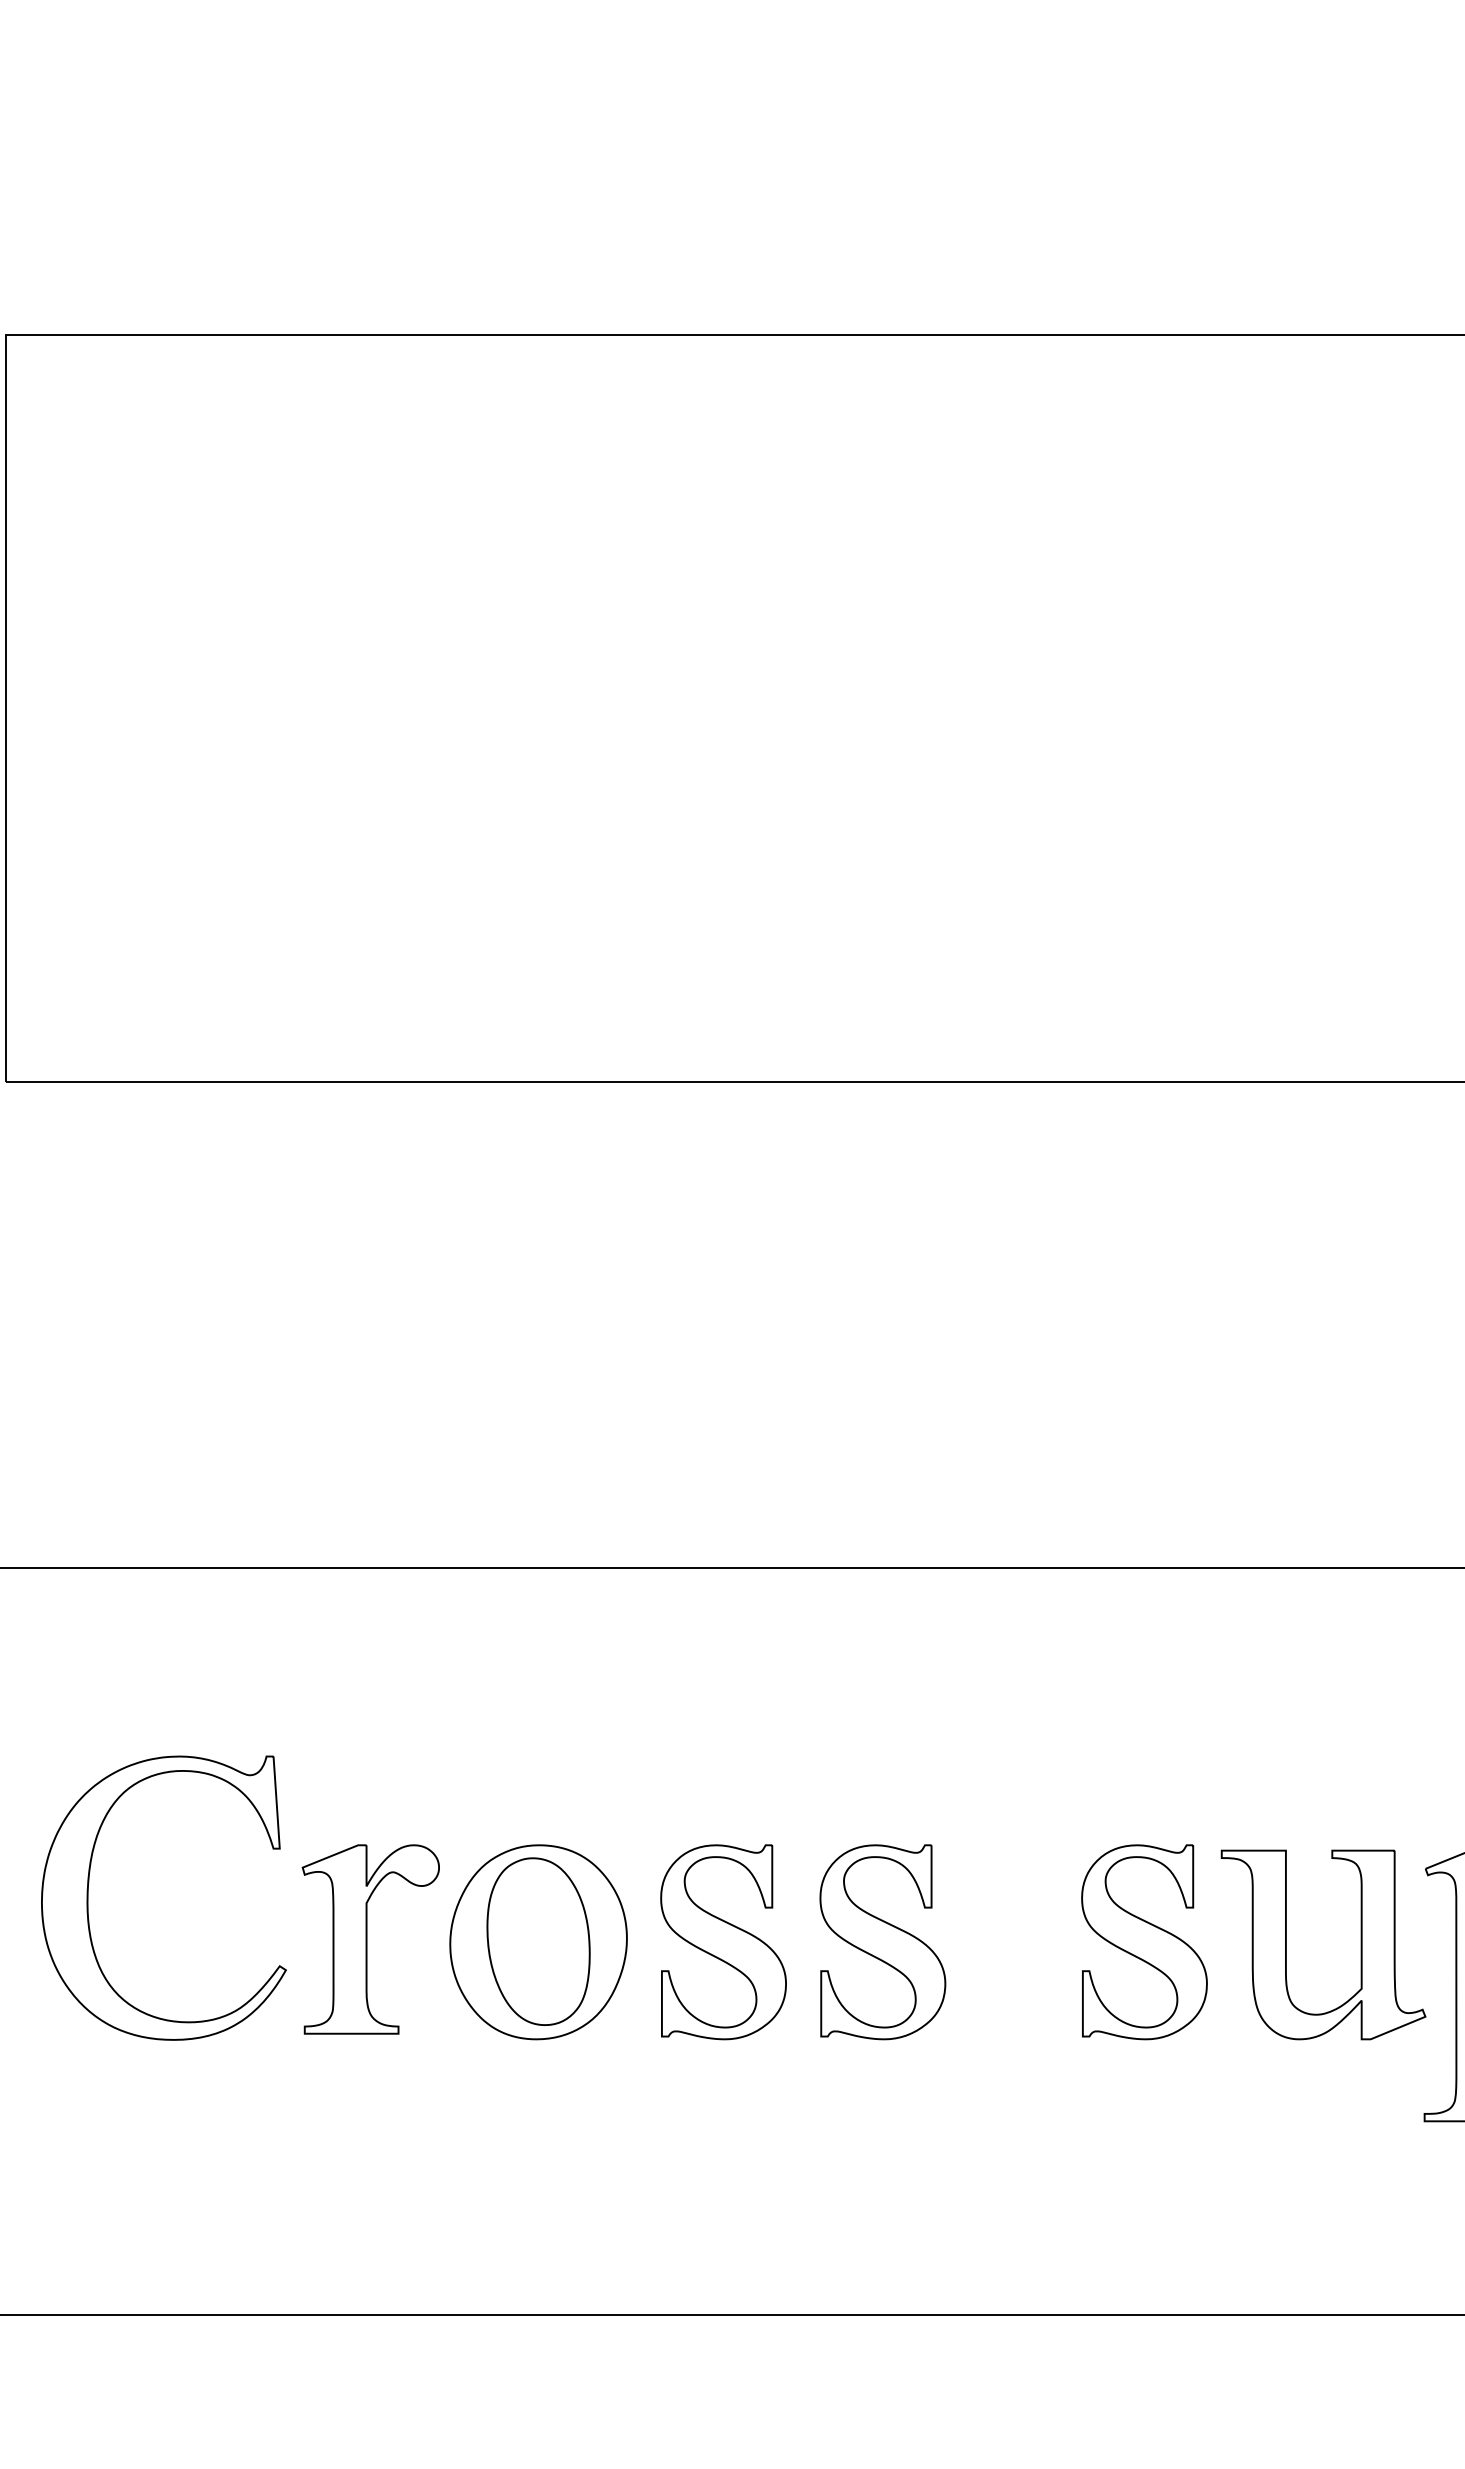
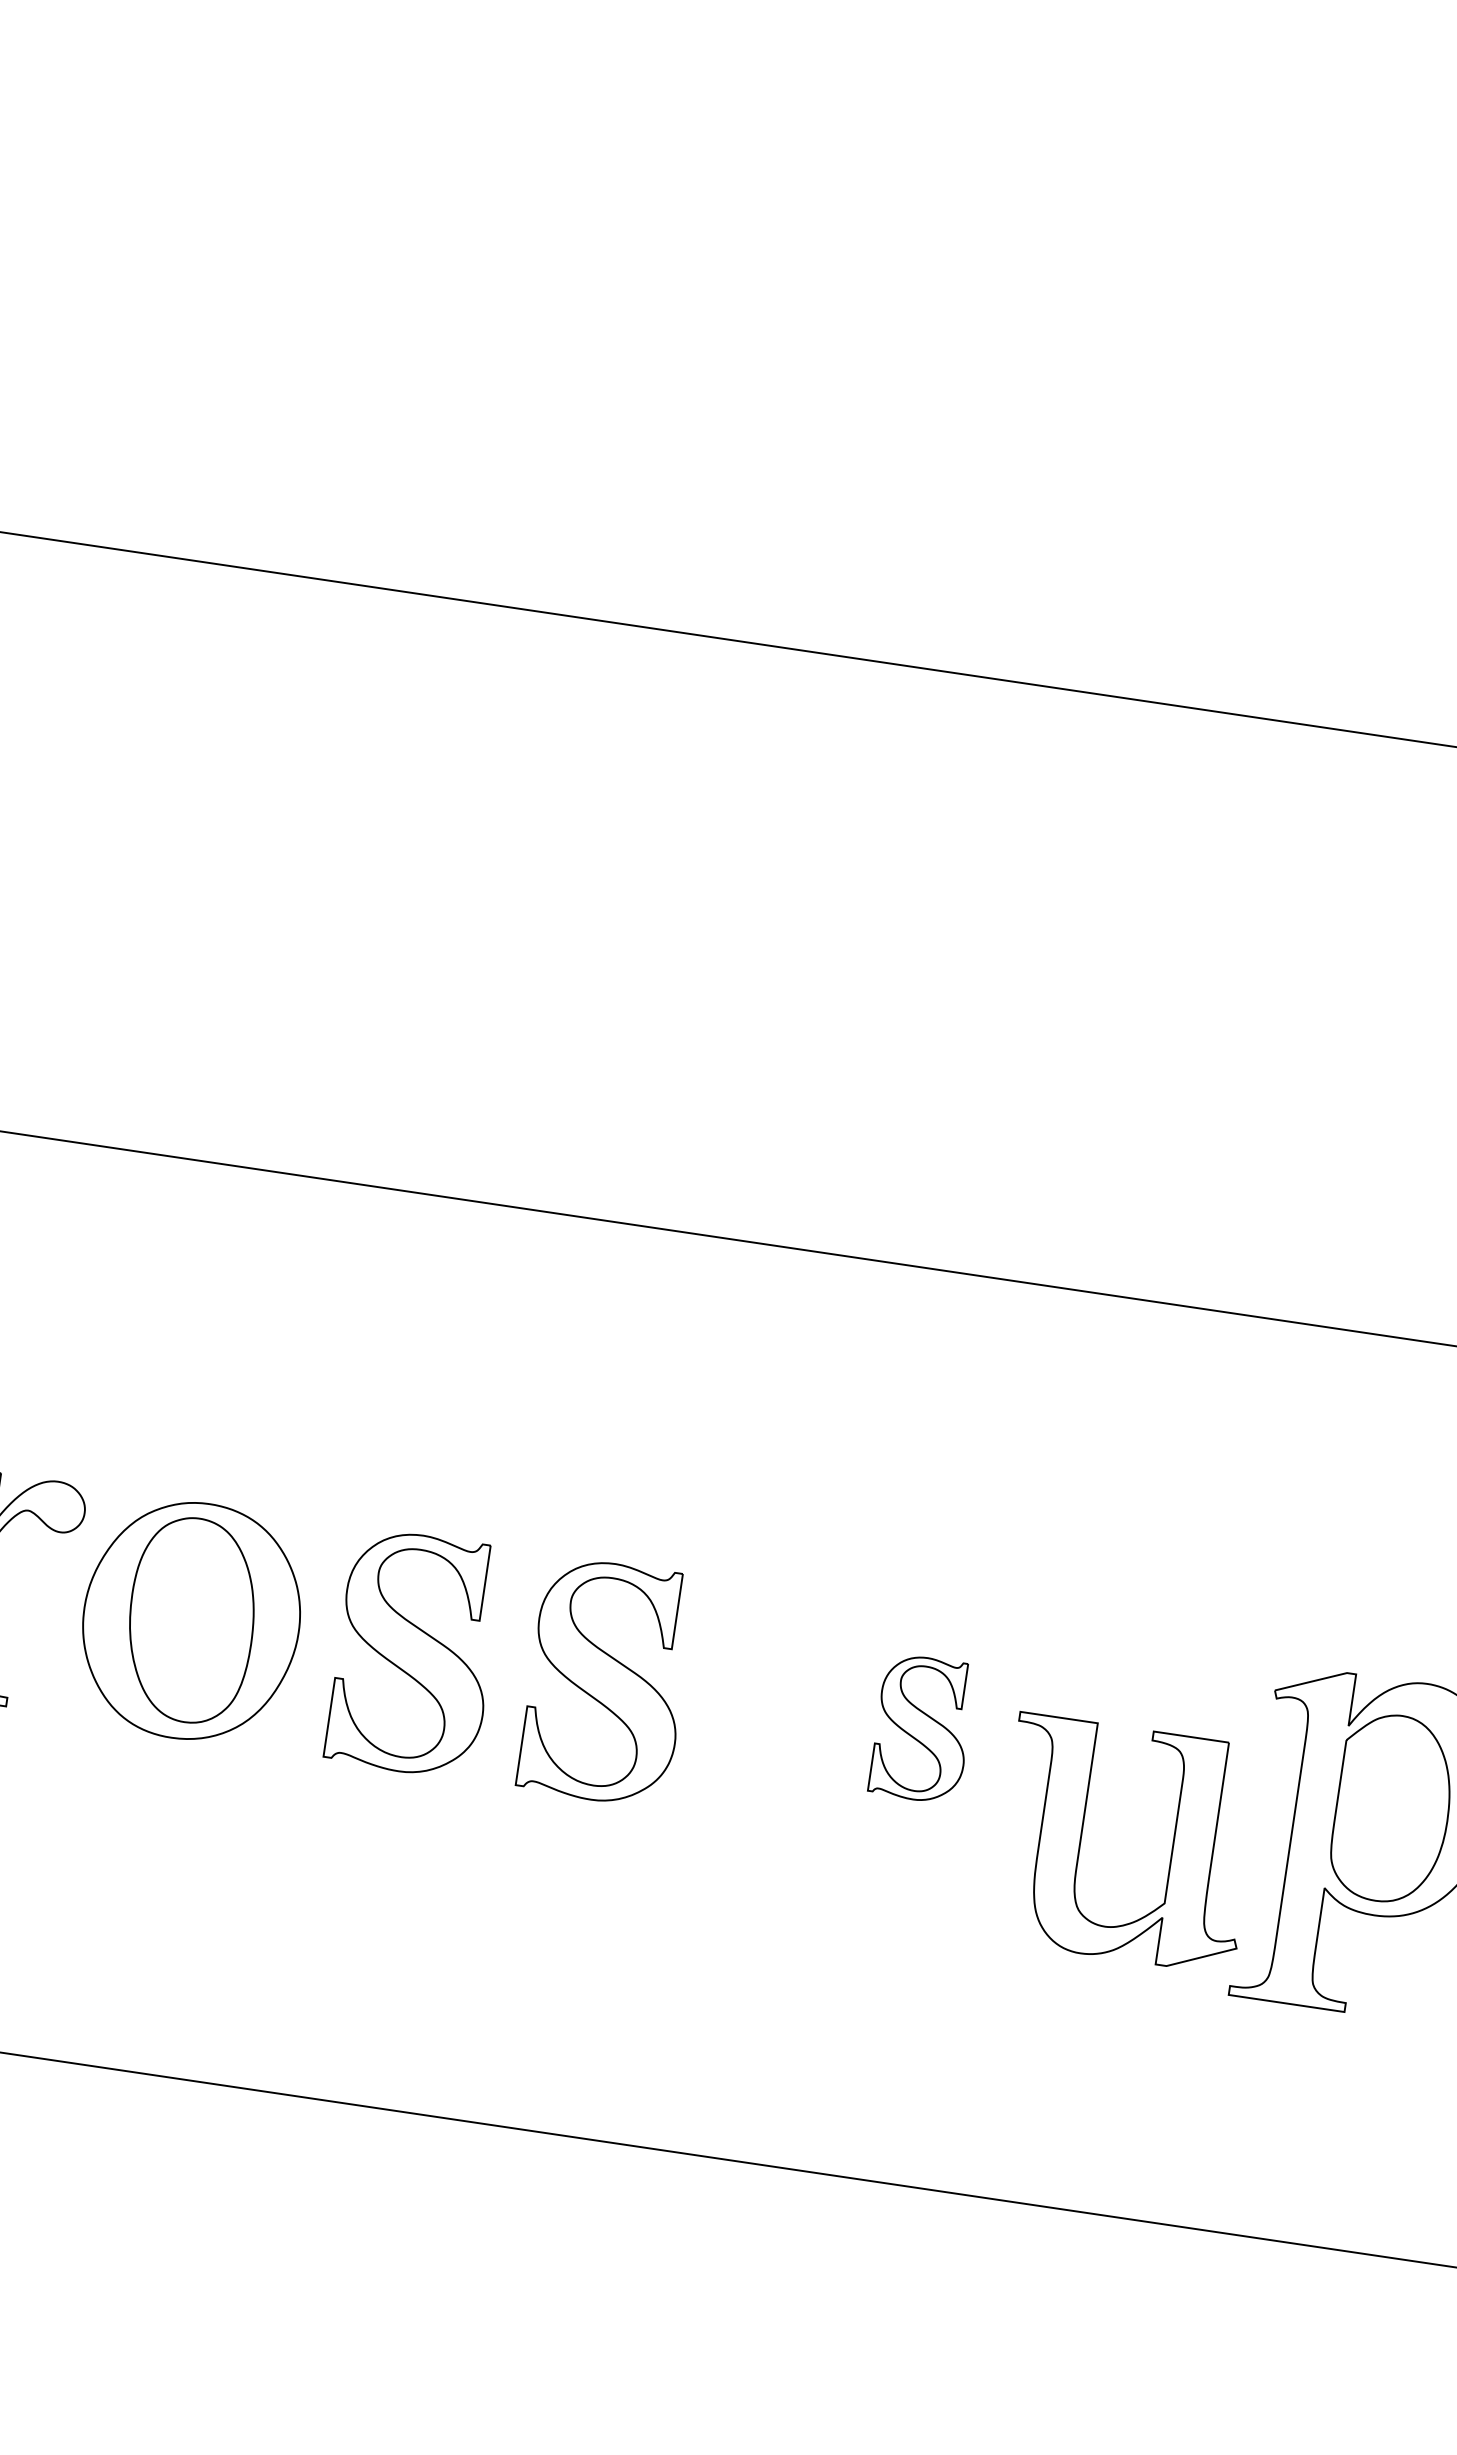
part: (1144, 1942) -> (922, 1729), size x0.6
part: (1286, 1944) -> (1081, 1836), moved

